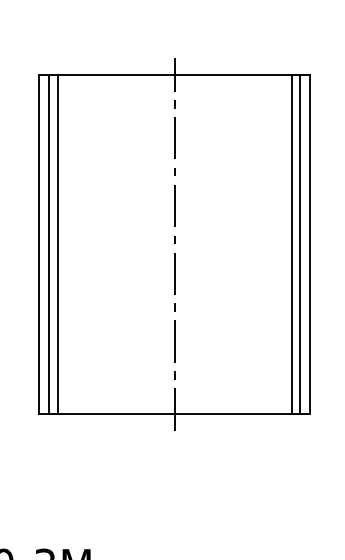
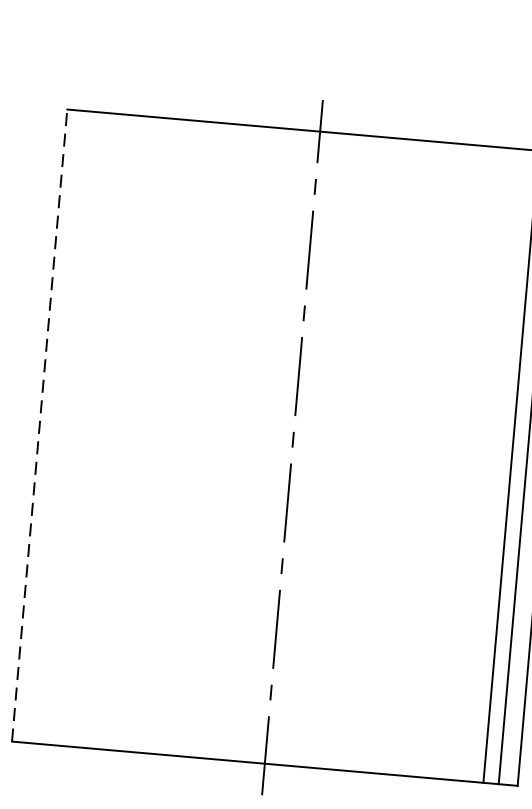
line: (39, 243) -> (40, 424), solid -> dashed
line: (49, 243) -> (58, 425), removed
line: (57, 243) -> (73, 427), removed

